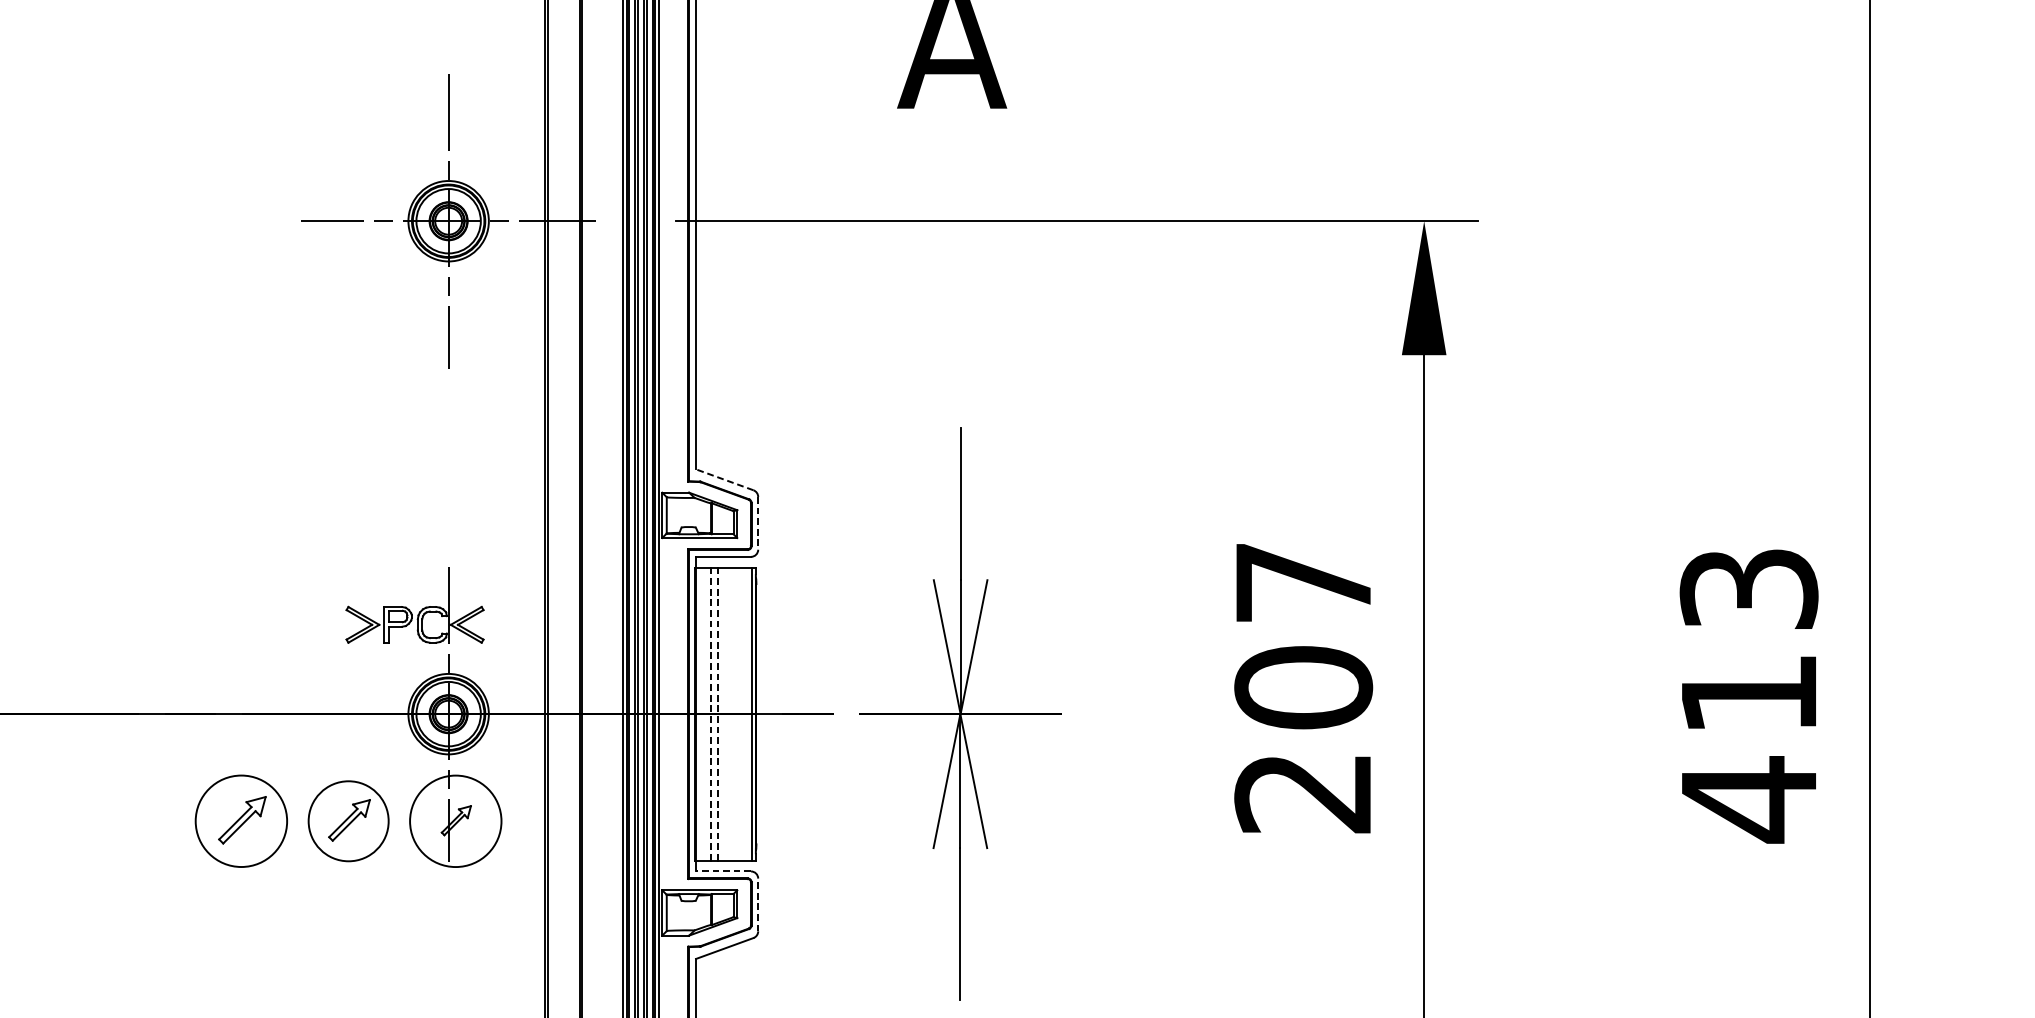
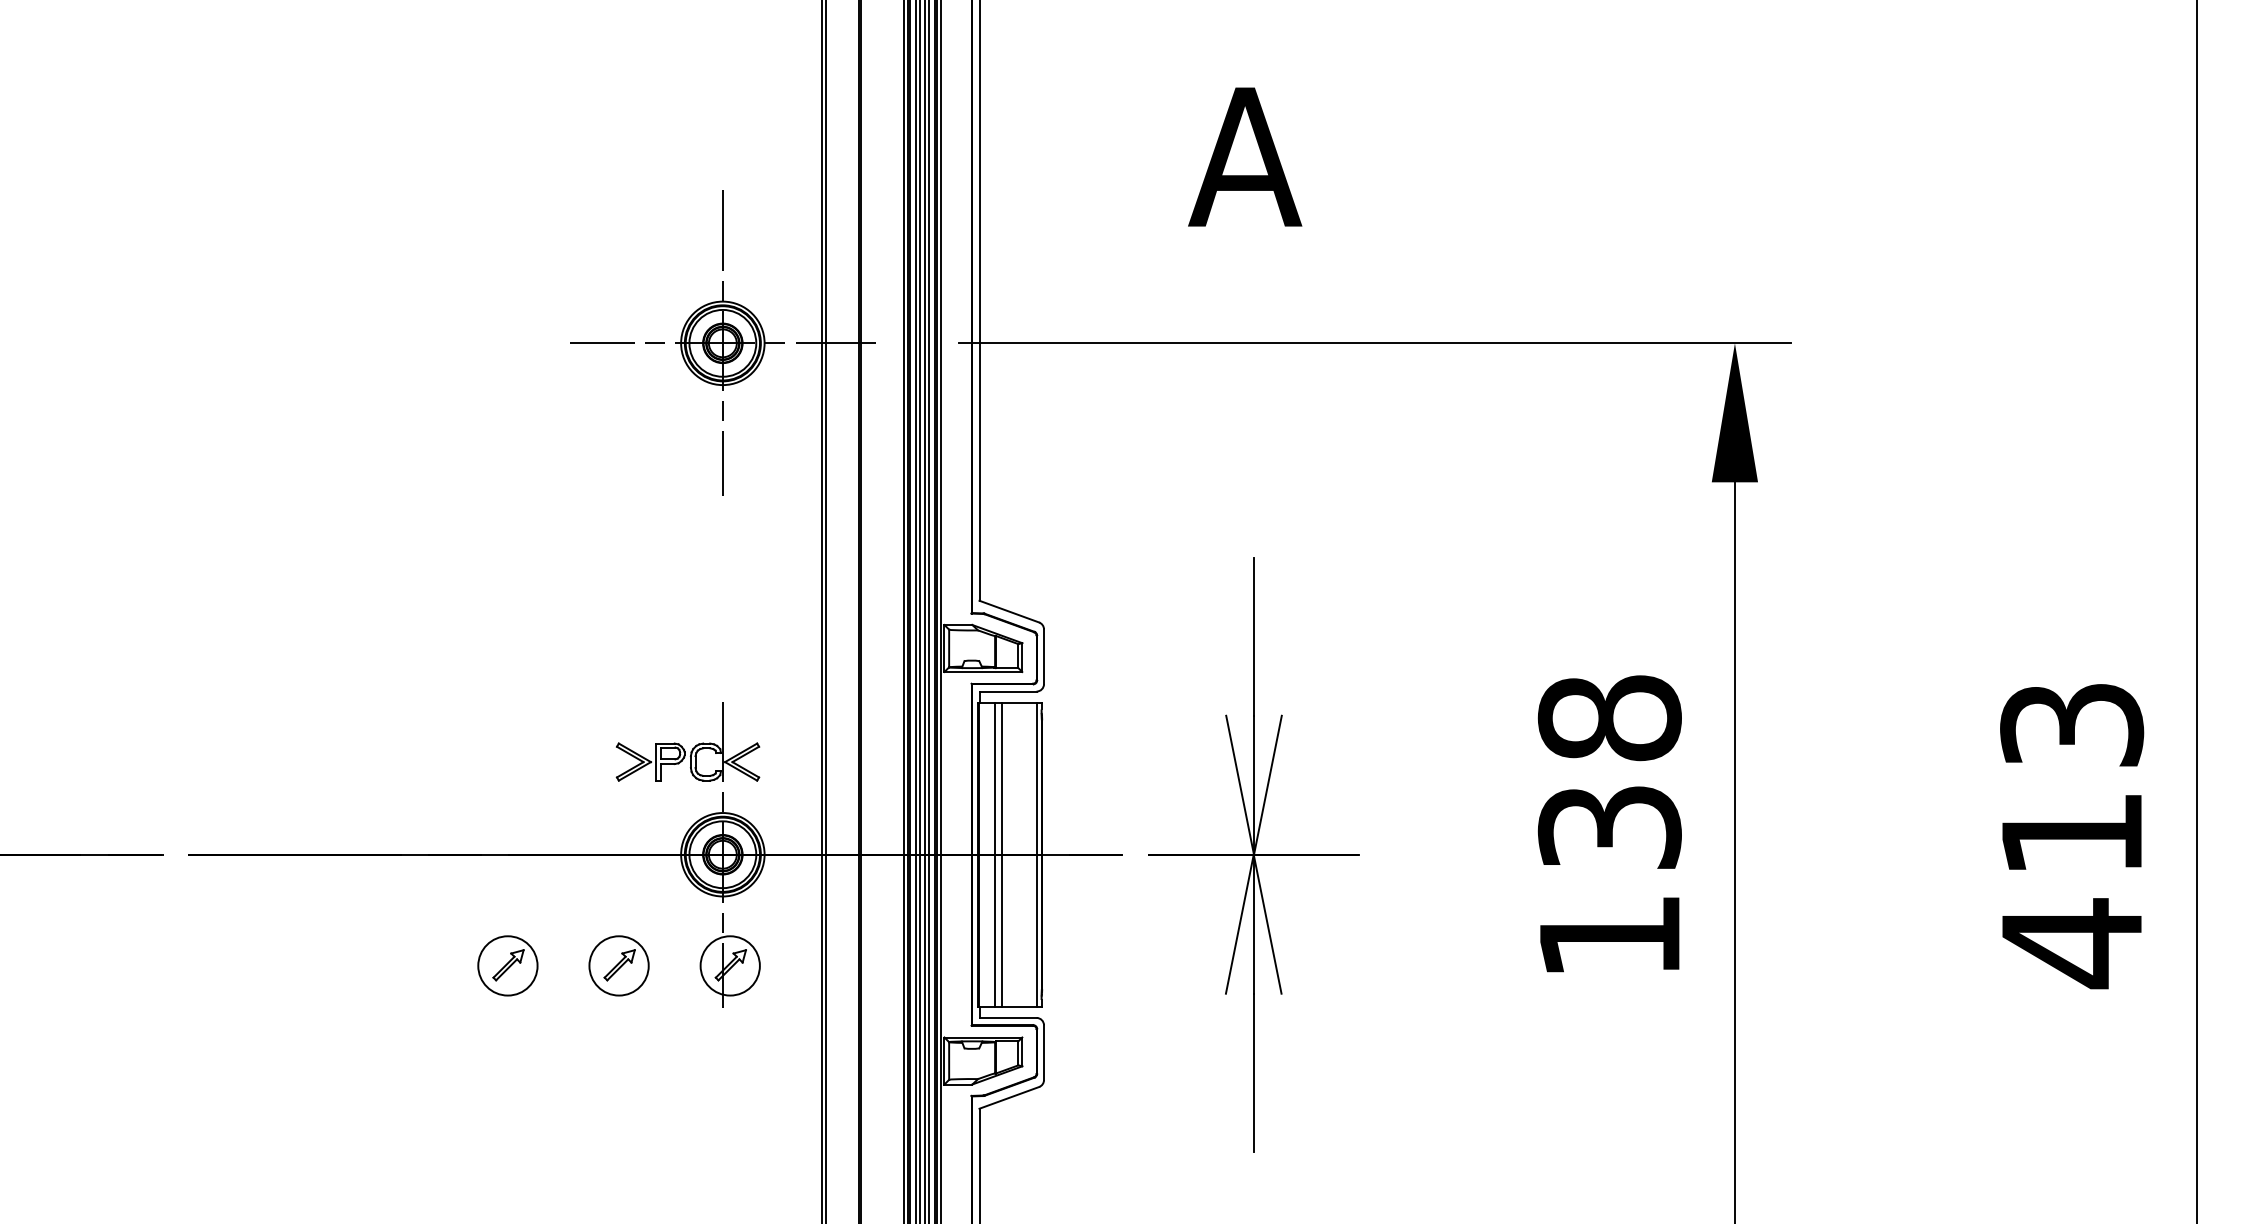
line: (724, 479) -> (1009, 611), dashed -> solid
line: (758, 524) -> (1044, 657), dashed -> solid
text: (1303, 686) -> (1609, 826), 207 -> 138
line: (711, 713) -> (995, 854), dashed -> solid
line: (718, 713) -> (1002, 854), dashed -> solid
part: (241, 820) -> (507, 965), size x0.62
part: (348, 820) -> (618, 965), size x0.71
circle: (455, 820) -> (729, 965), size x0.62
line: (723, 871) -> (1008, 1017), dashed -> solid
line: (758, 904) -> (1044, 1052), dashed -> solid

